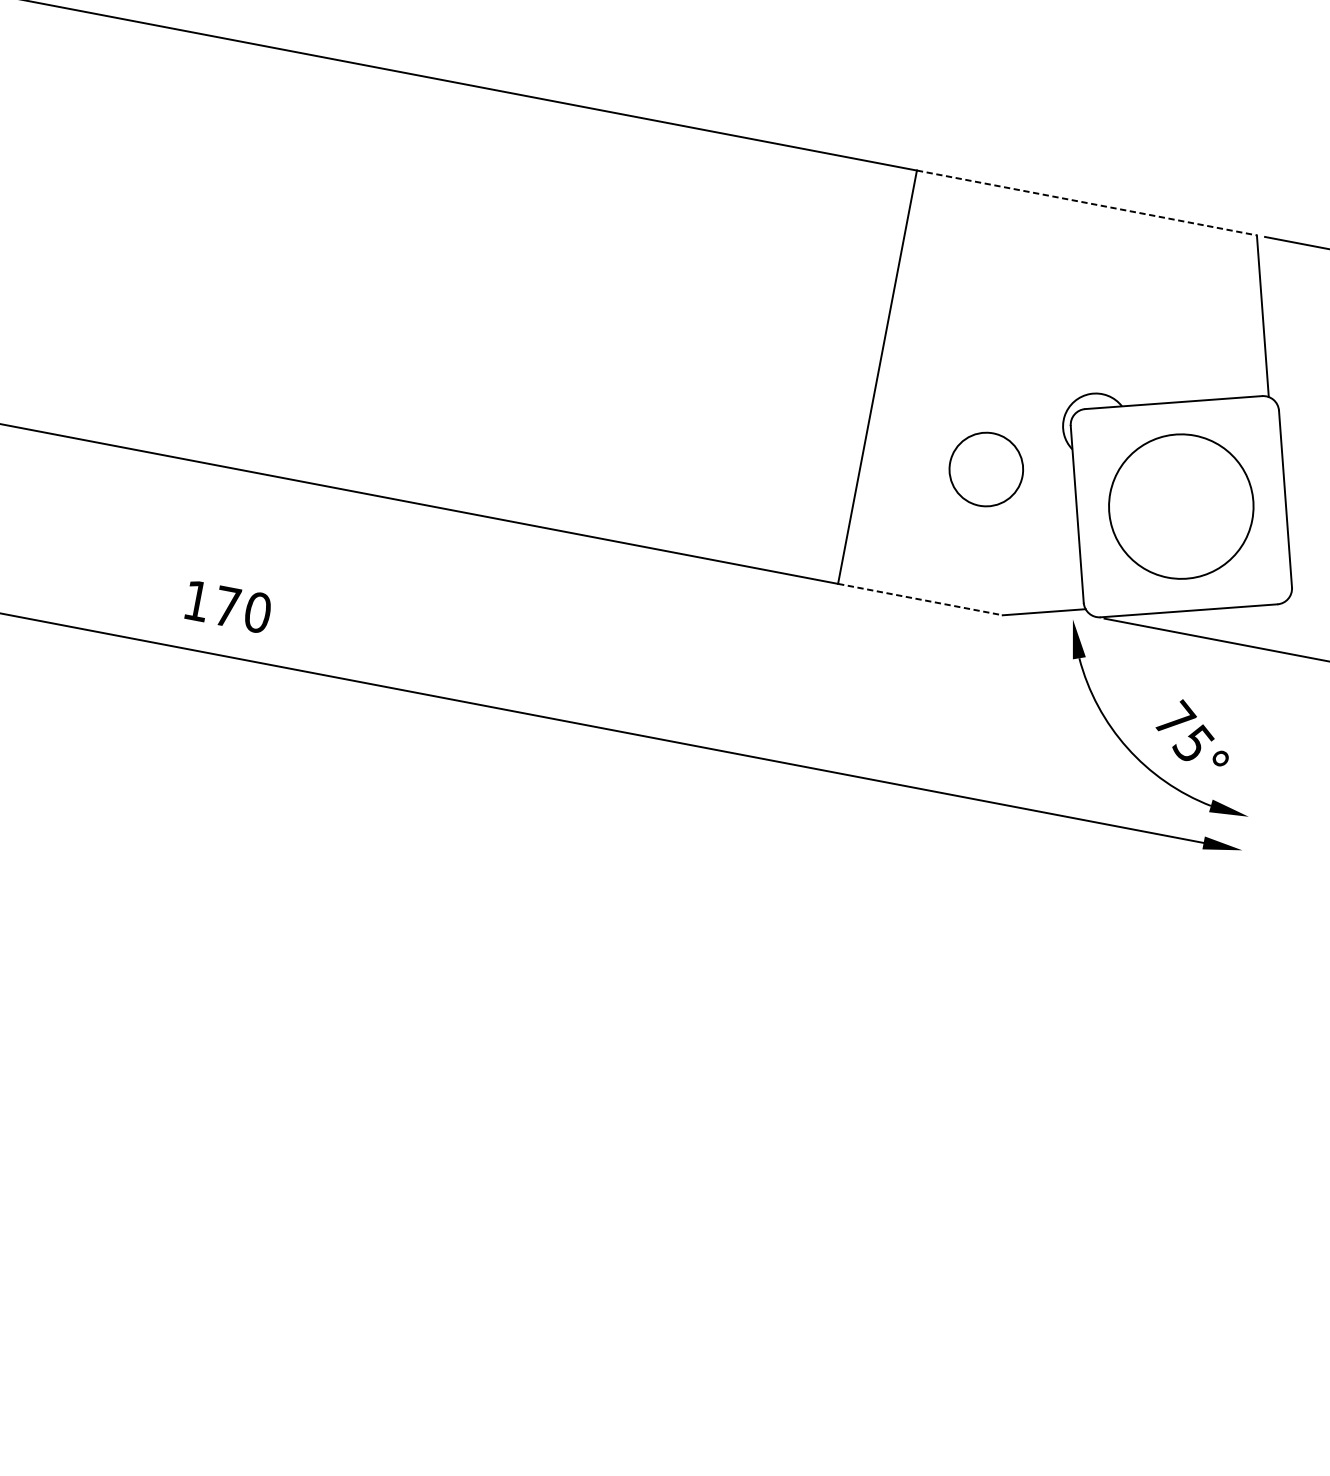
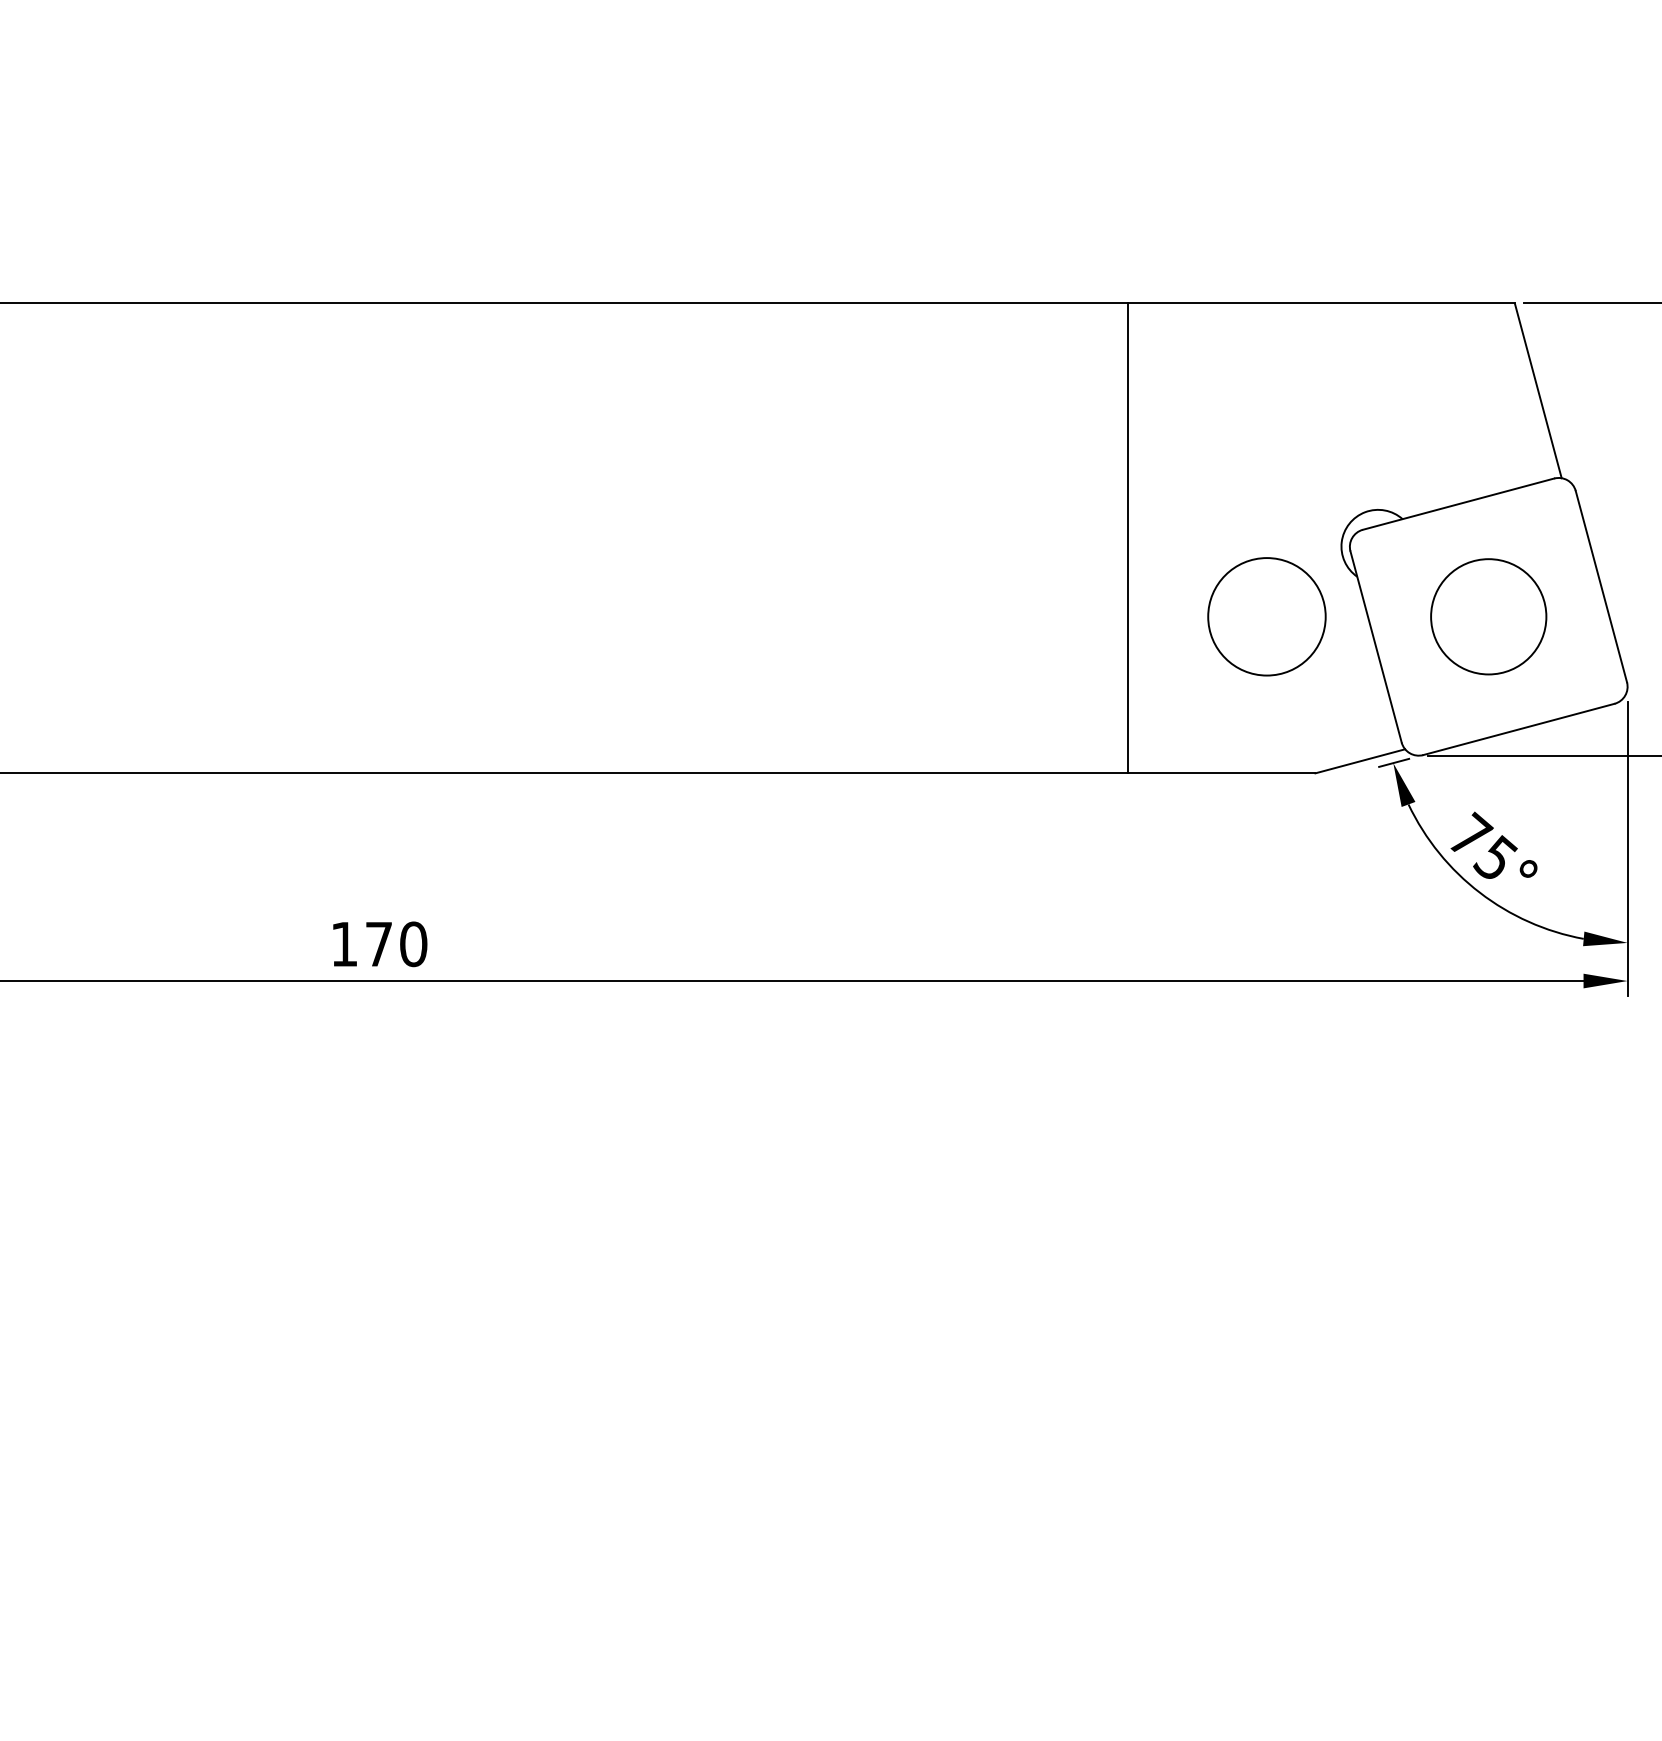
line: (1087, 203) -> (1322, 303), dashed -> solid
circle: (985, 469) -> (1266, 616), size x1.43
circle: (1181, 506) -> (1488, 616), size x0.71
line: (920, 599) -> (1221, 773), dashed -> solid
text: (228, 607) -> (380, 944), moved
line: (1074, 619) -> (1394, 762), added
text: (1193, 731) -> (1493, 844), moved
line: (1264, 733) -> (1627, 848), added

